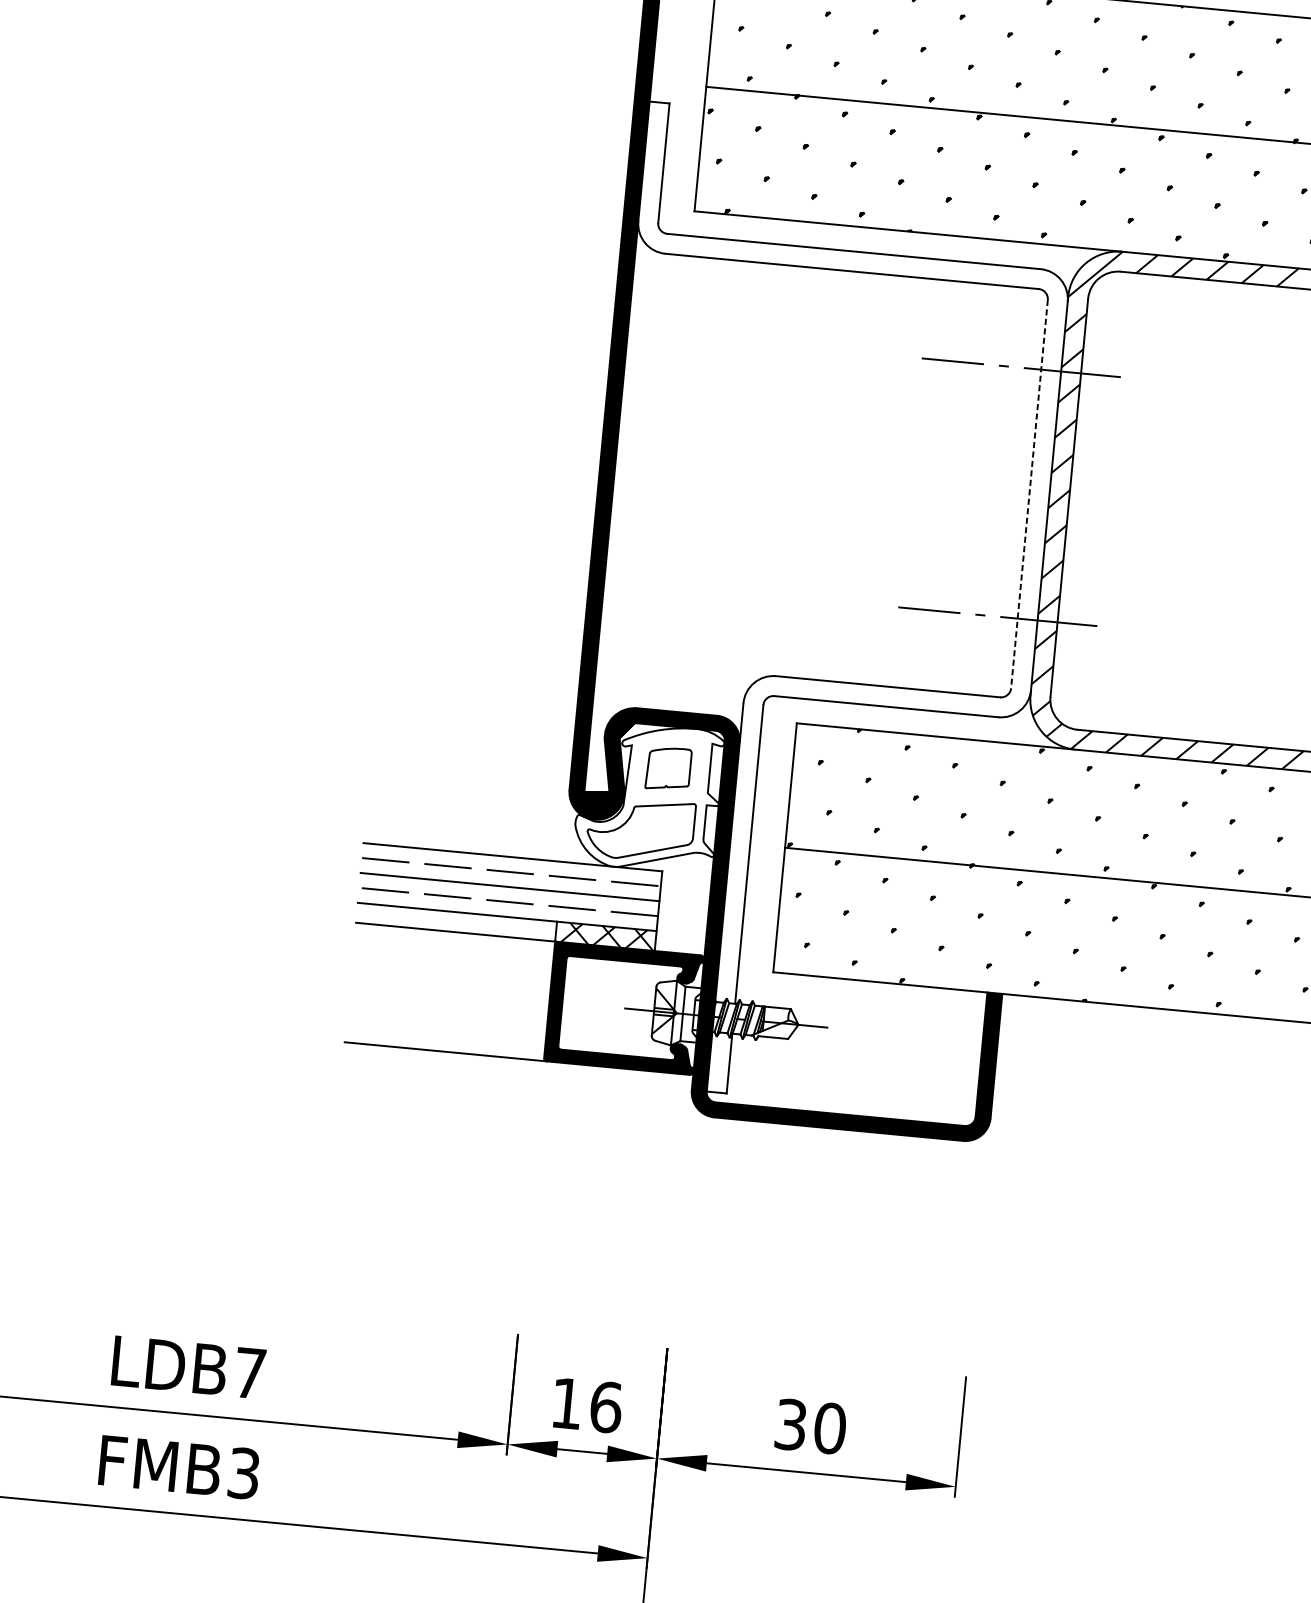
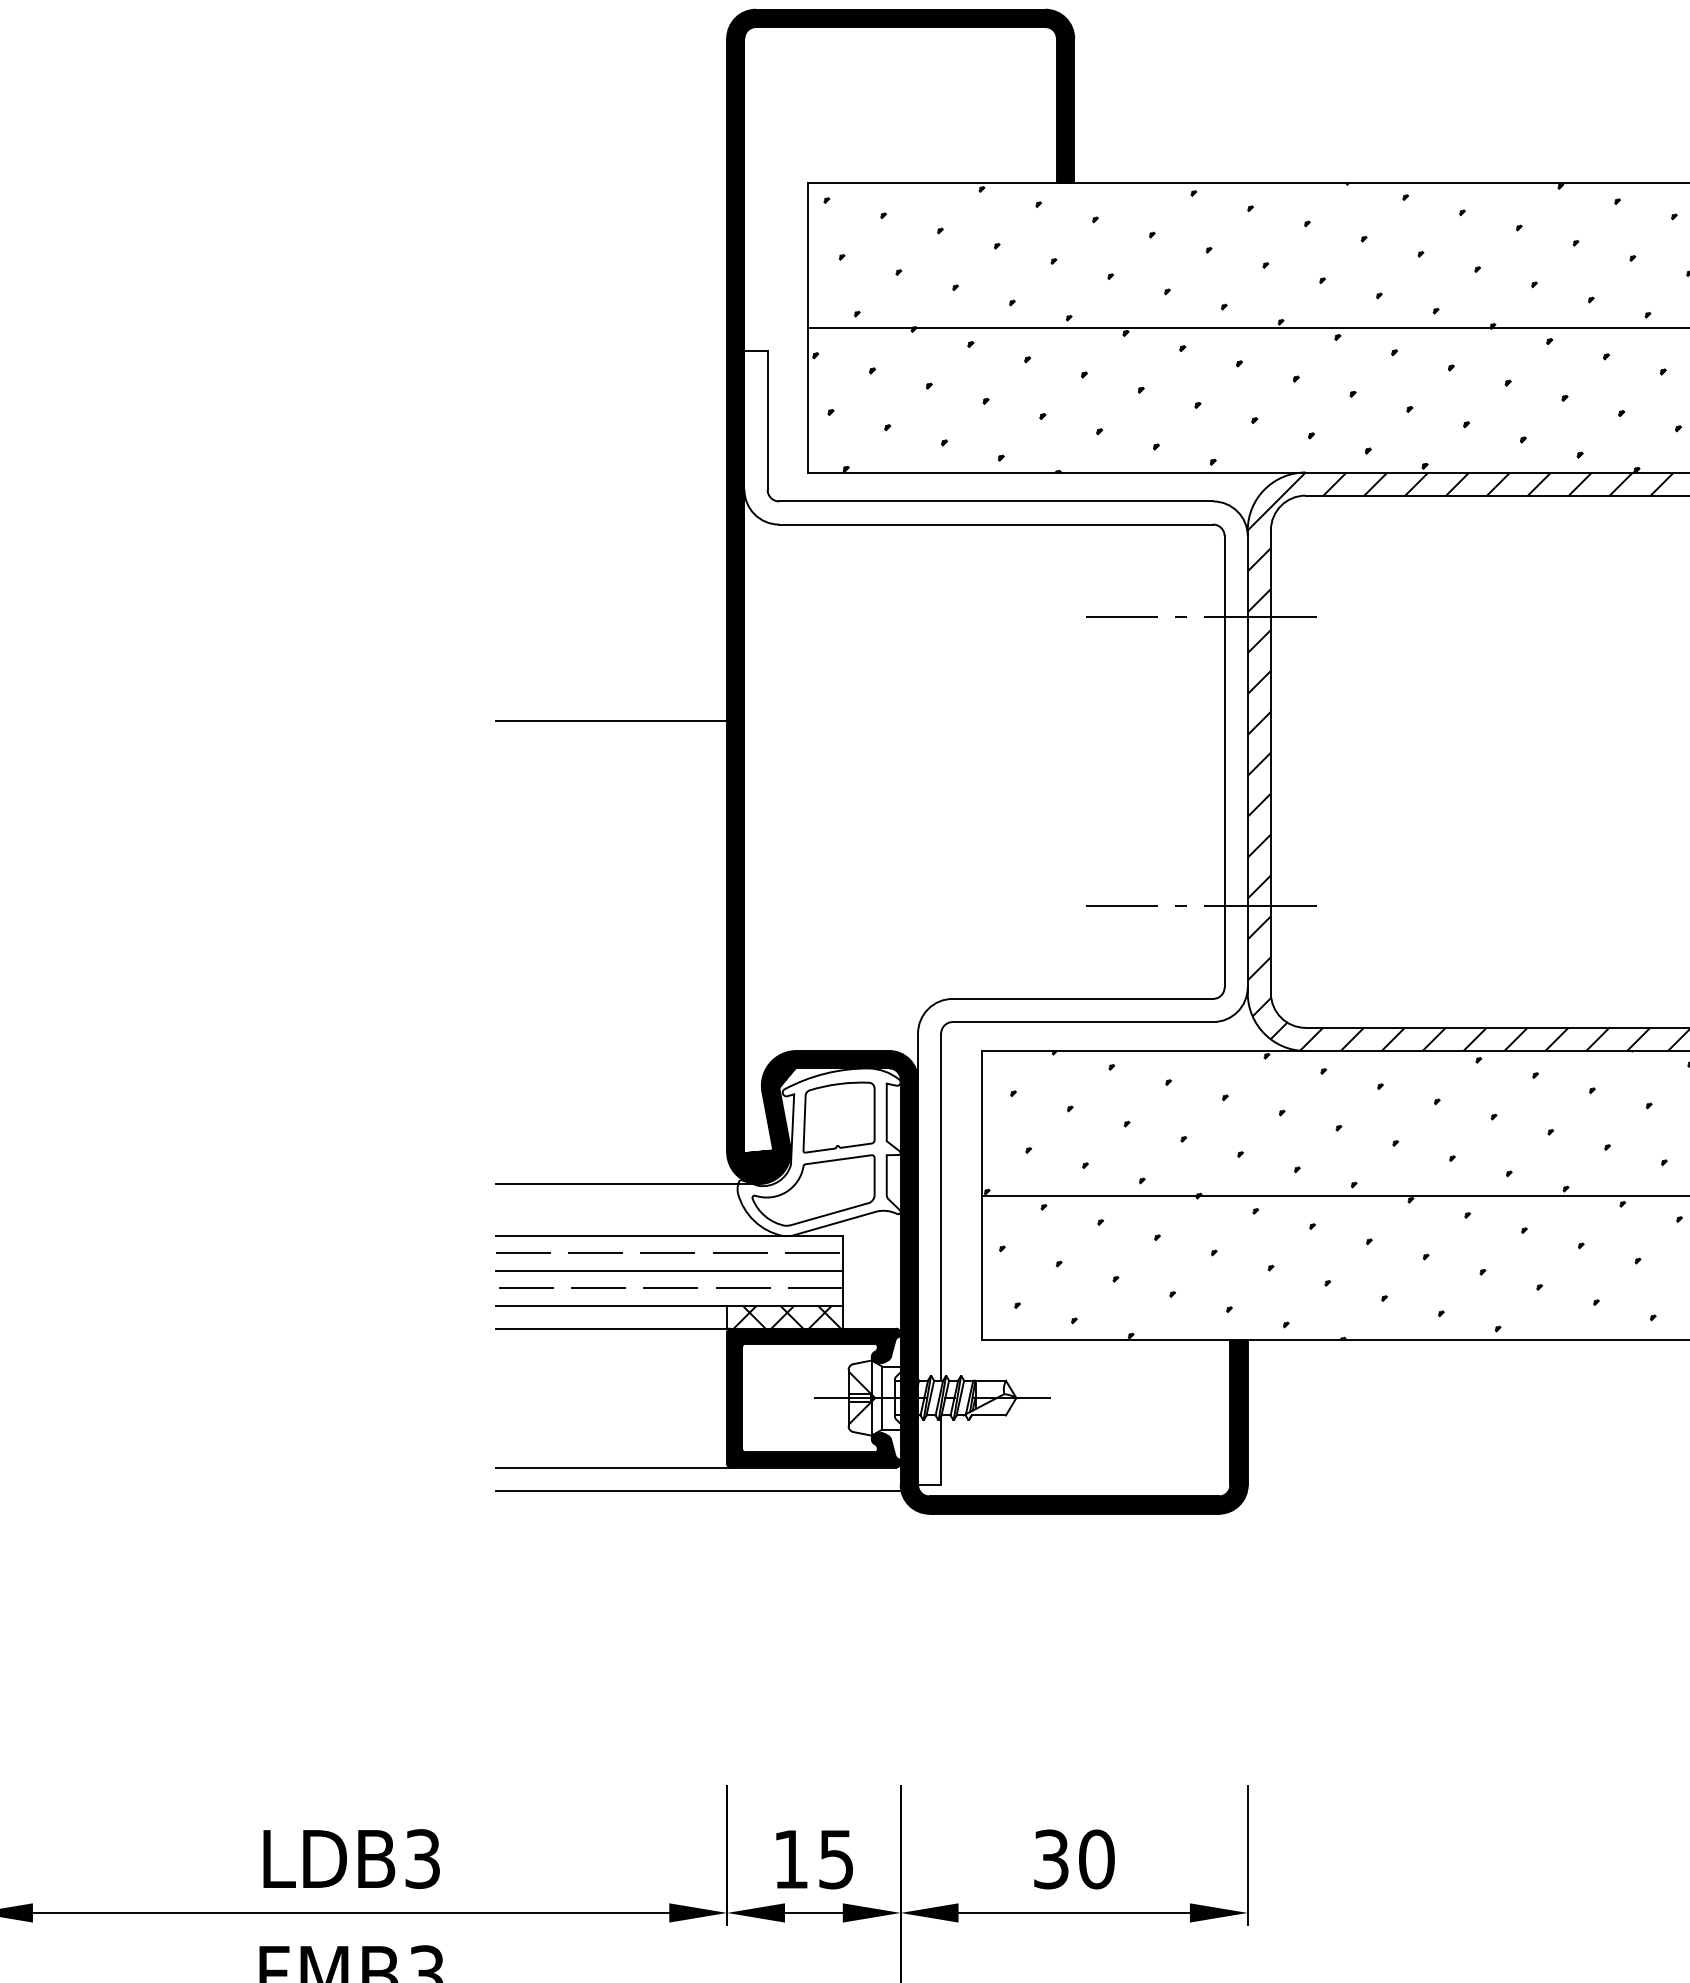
line: (505, 409) -> (611, 721), added
line: (1029, 493) -> (1224, 761), dashed -> solid
part: (668, 768) -> (838, 1117), size x1.43
line: (479, 809) -> (625, 1184), added
line: (517, 1078) -> (698, 1490), added
text: (249, 1372) -> (422, 1858), LDB7 -> LDB3
text: (606, 1407) -> (836, 1859), 16 -> 15

